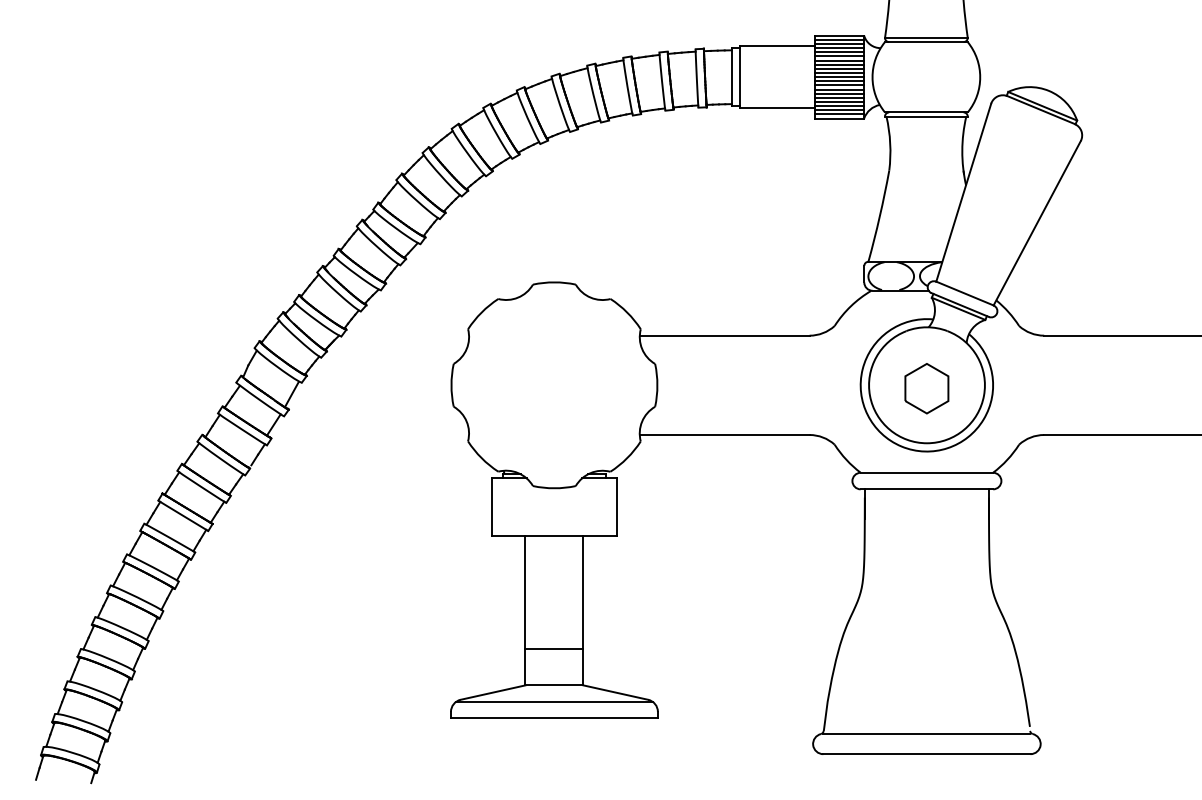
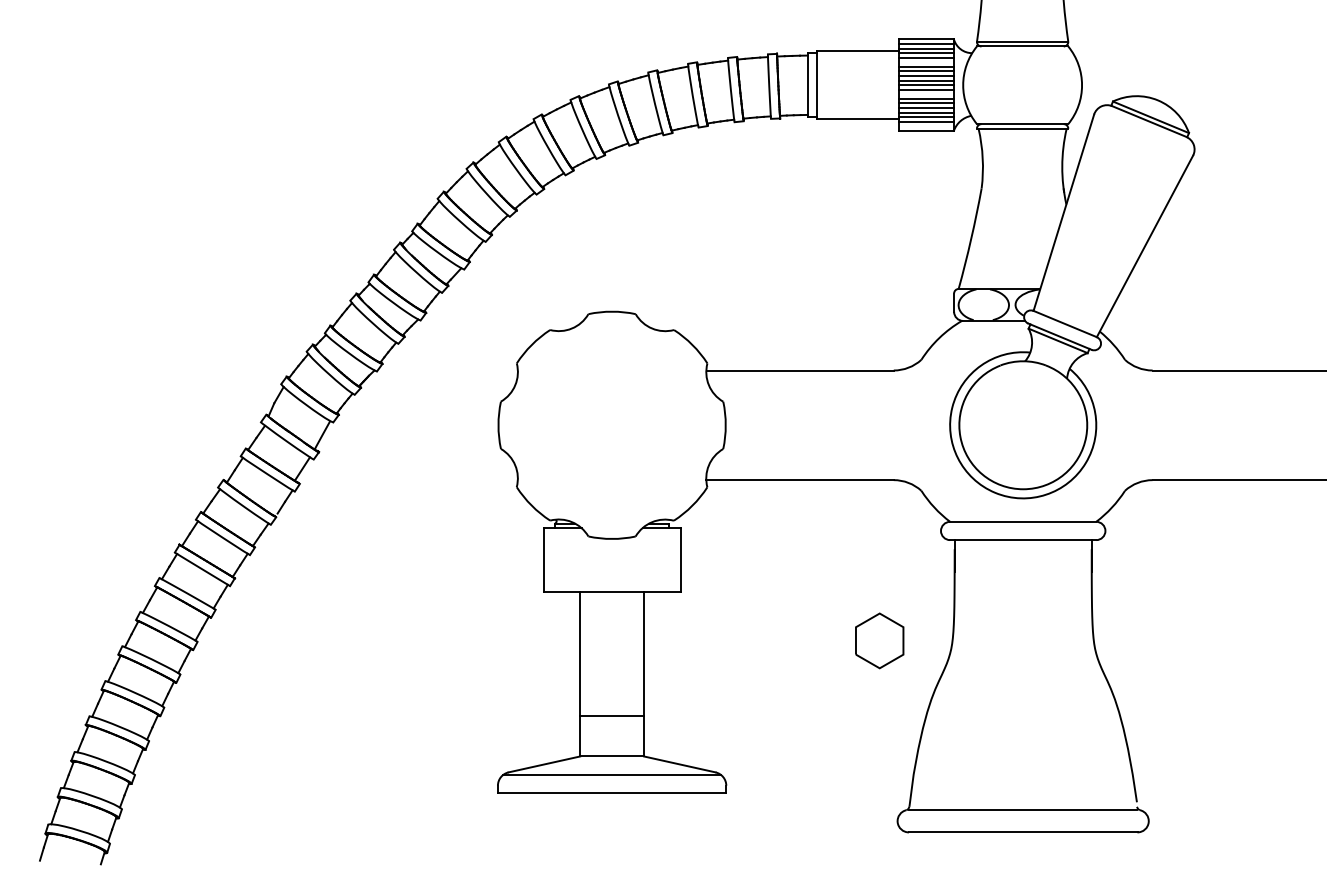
line: (839, 56) -> (926, 62), removed
line: (839, 85) -> (926, 94), removed
line: (839, 114) -> (926, 126), removed
part: (926, 388) -> (879, 640), moved

